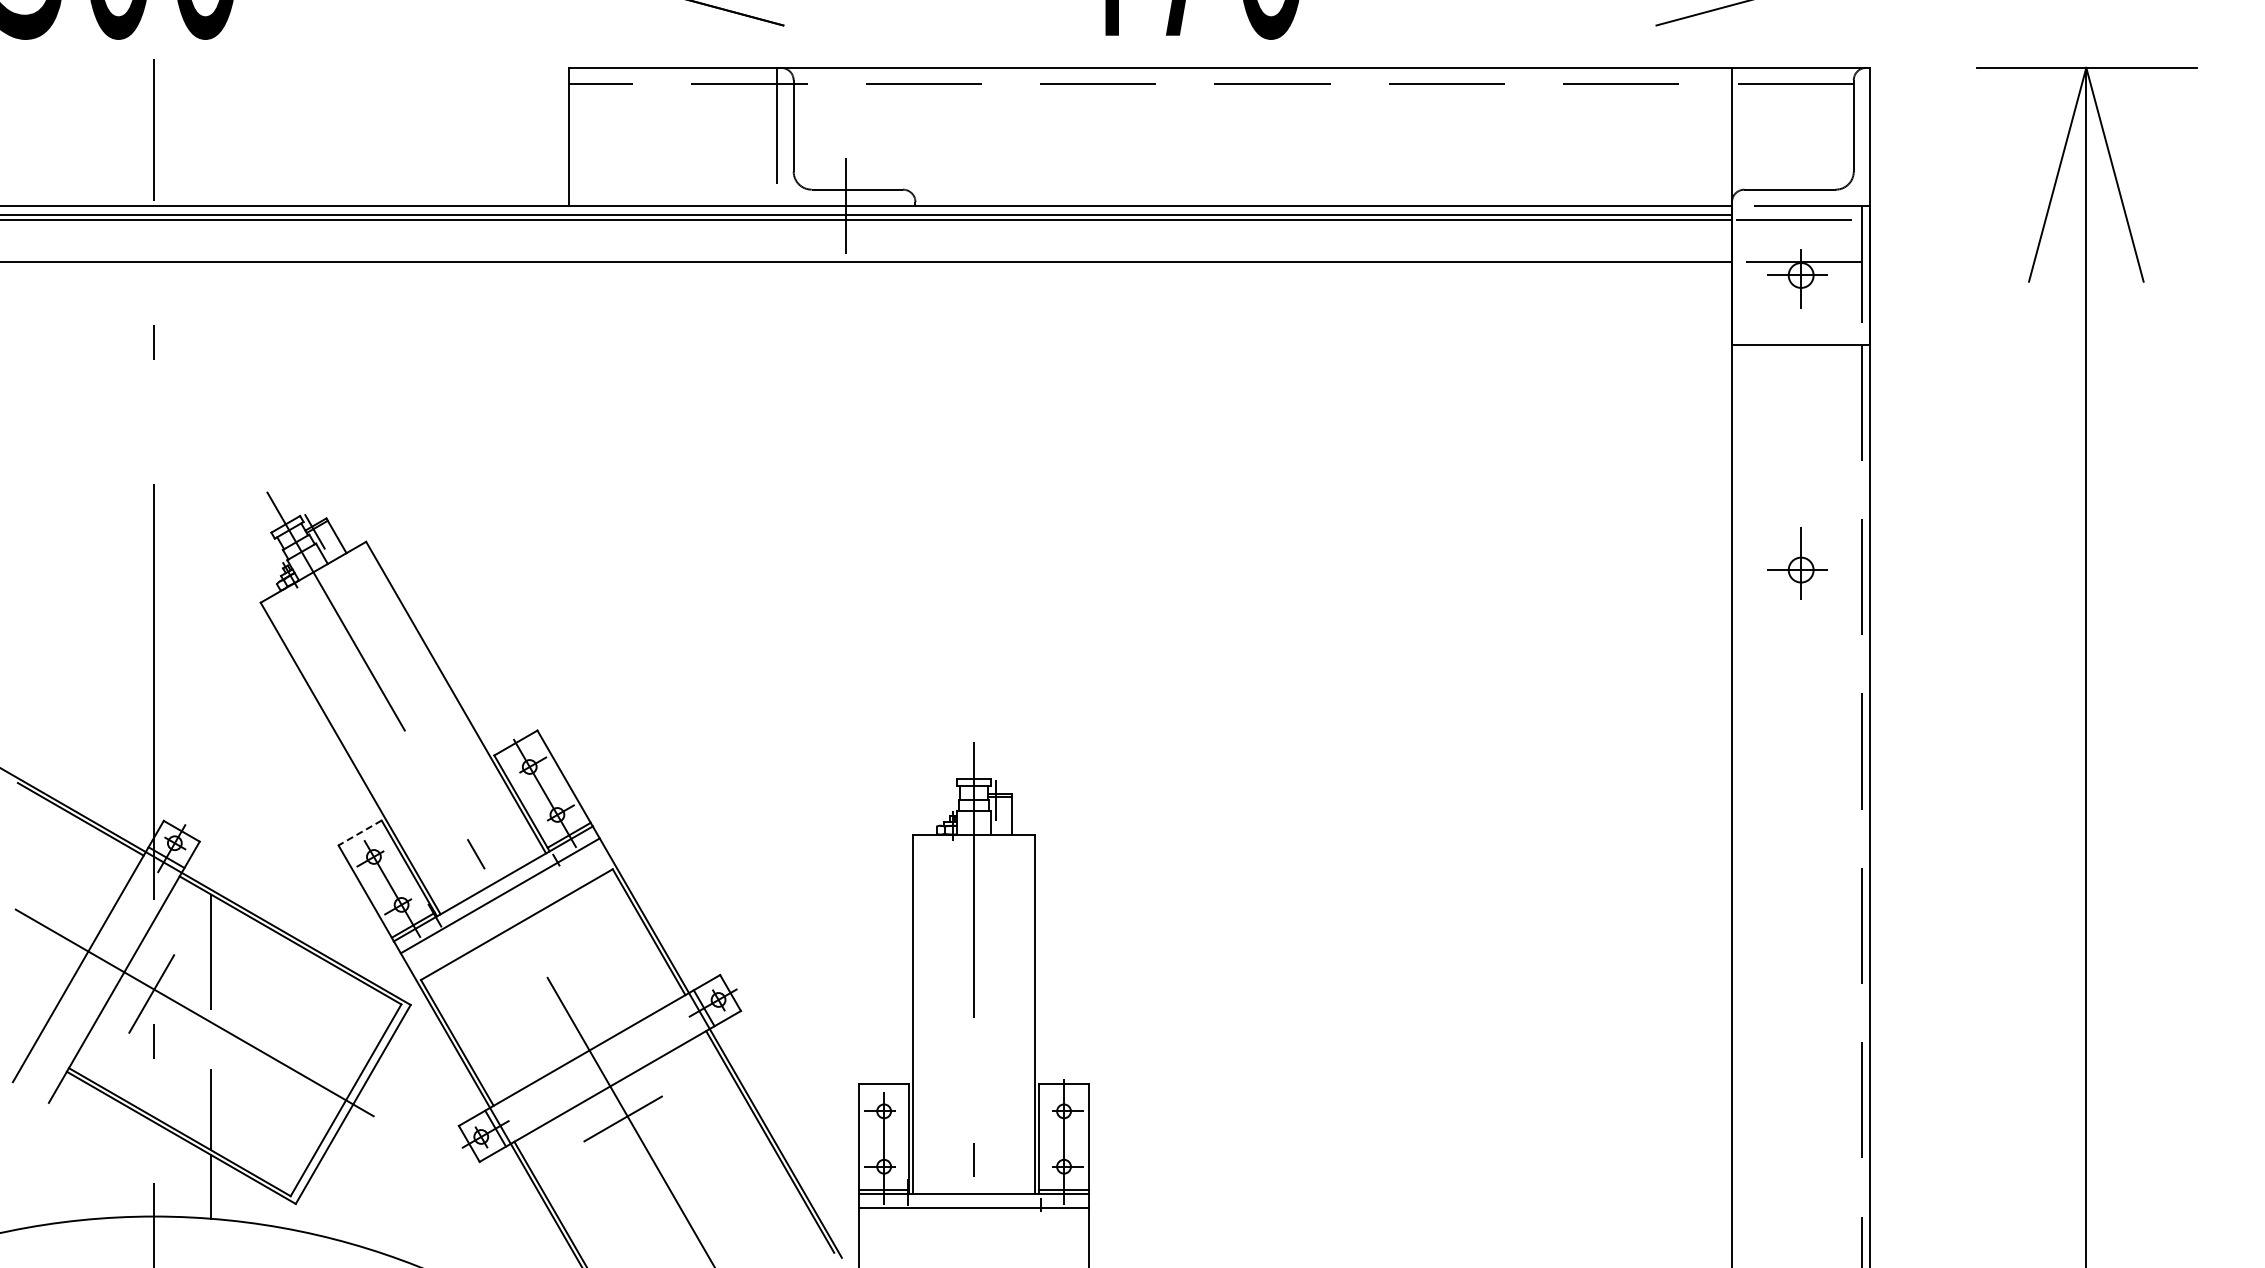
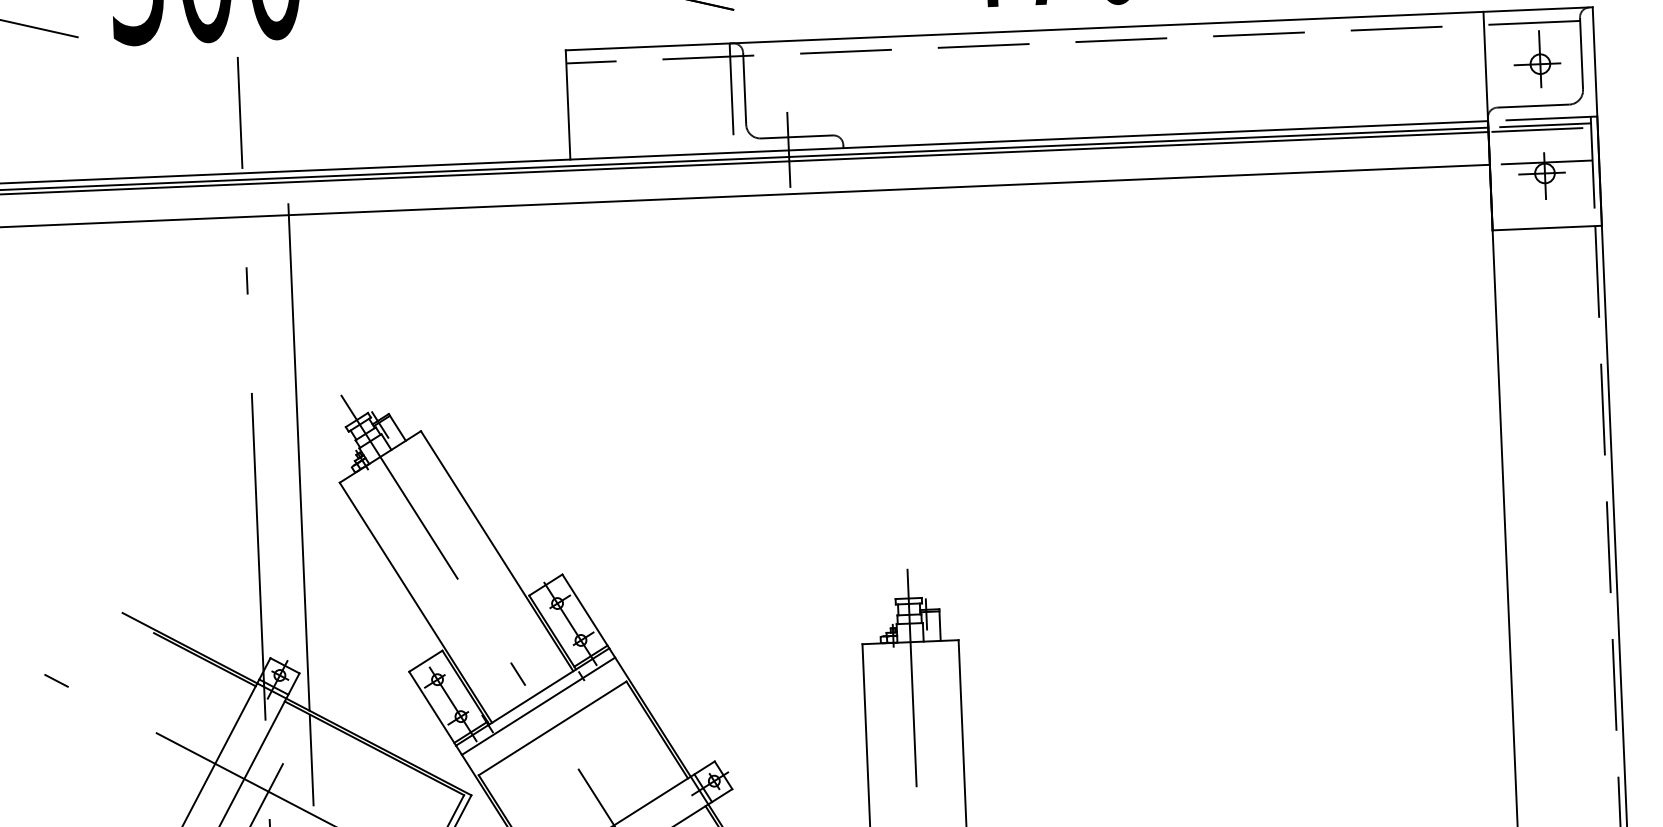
line: (1798, 214) -> (1540, 125), added
part: (1797, 563) -> (1537, 59), moved
line: (210, 568) -> (298, 457), added
line: (360, 833) -> (426, 661), dashed -> solid

